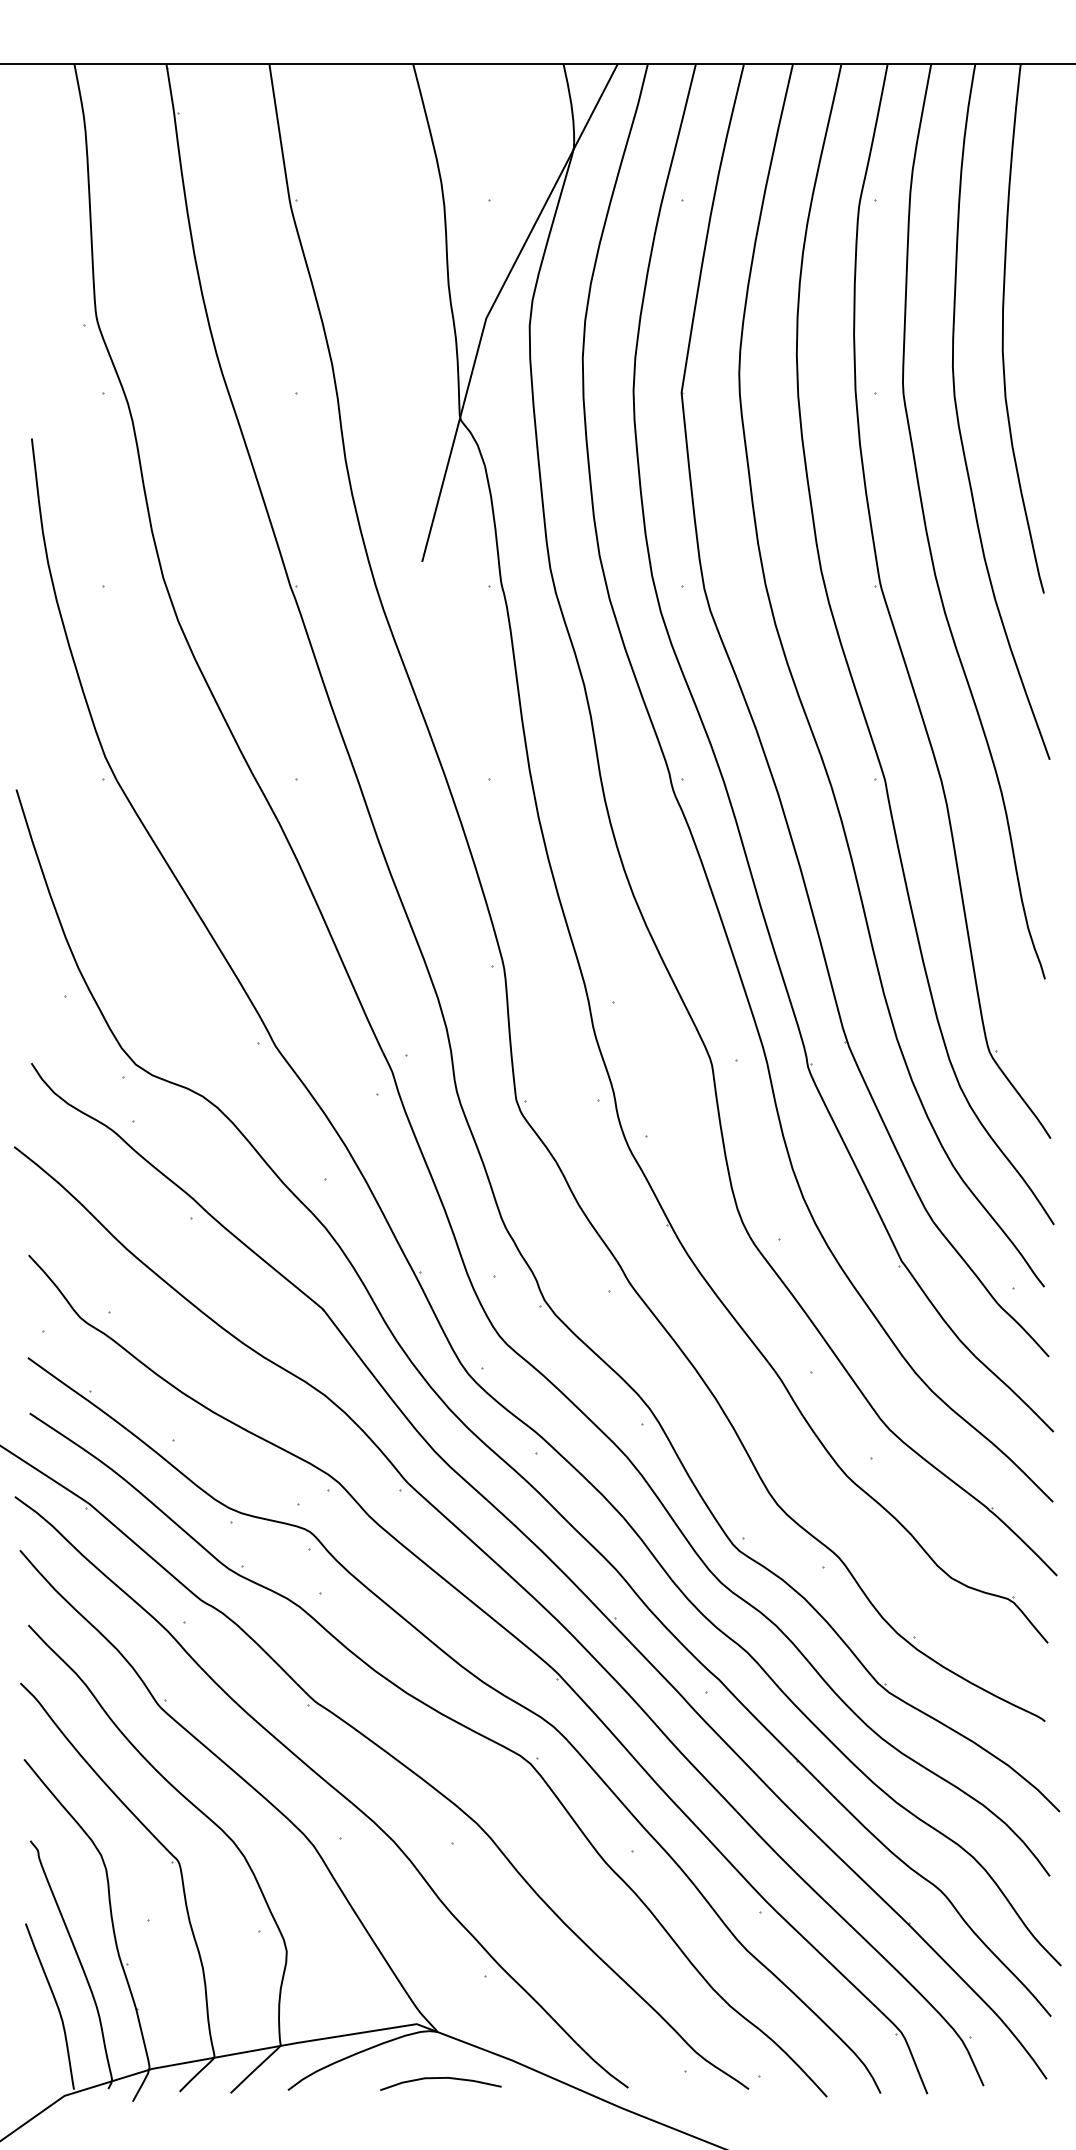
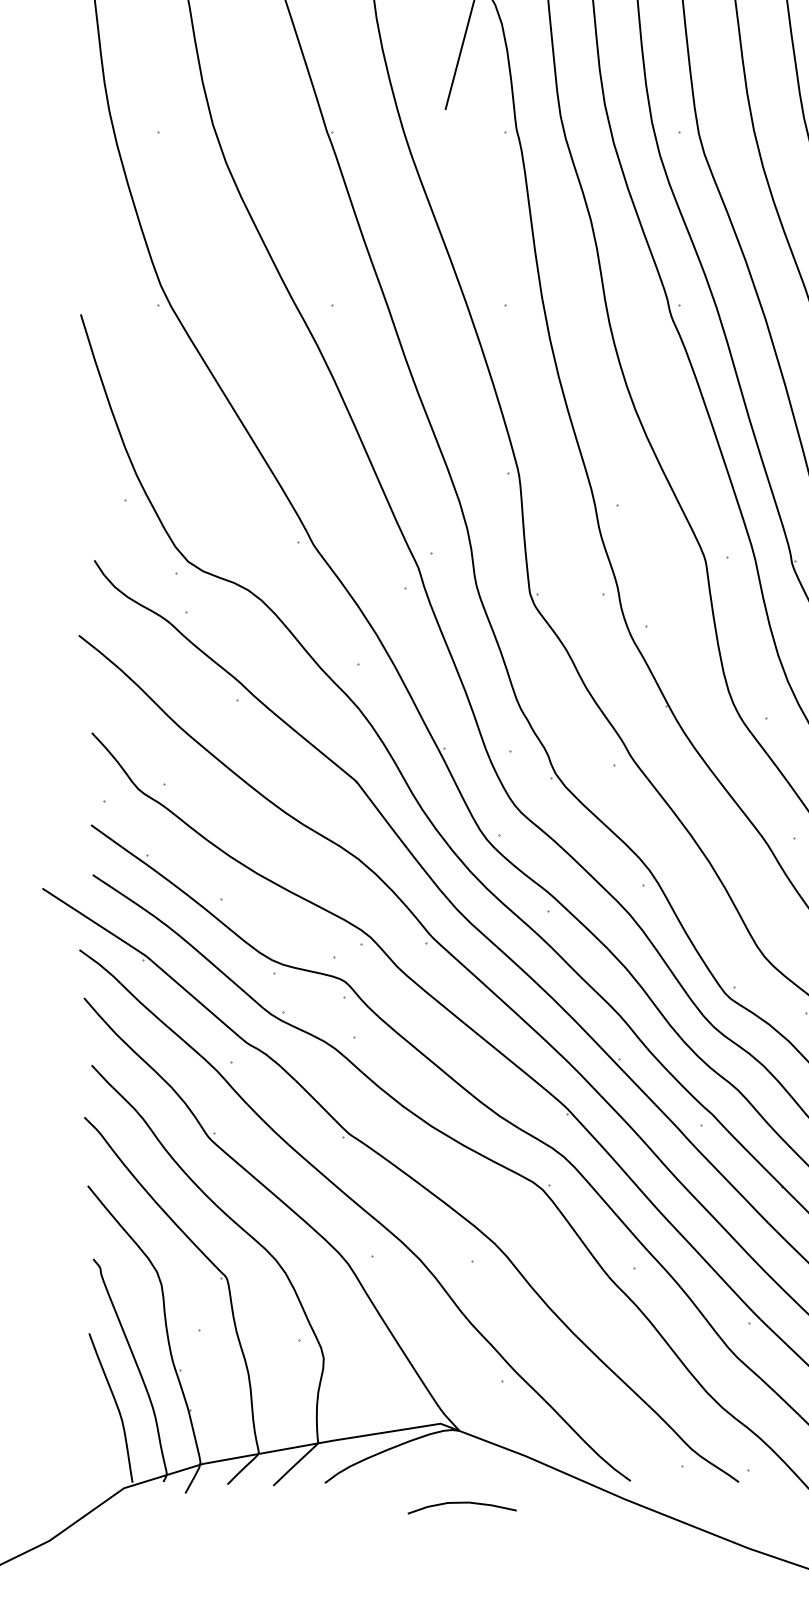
curve: (440, 2078) -> (461, 1503), moved

